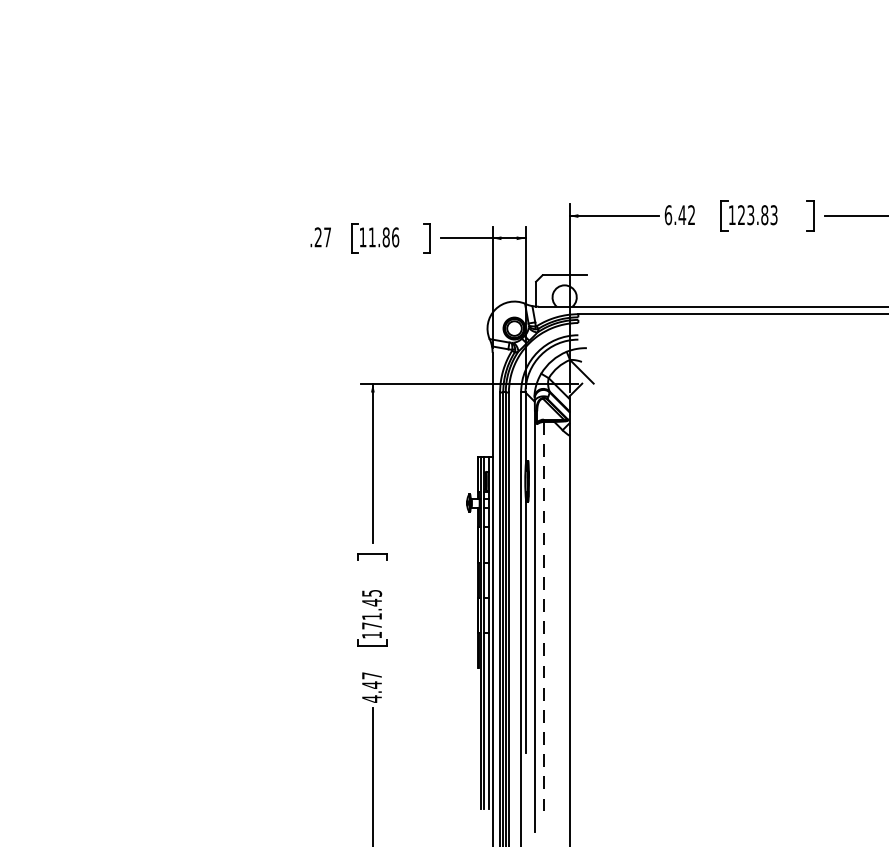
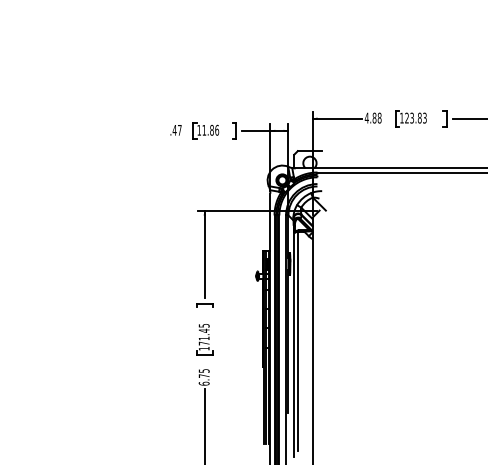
text: (678, 214) -> (372, 117), 6.42 -> 4.88
text: (317, 235) -> (174, 129), .27 -> .47
line: (543, 622) -> (298, 341), dashed -> solid
text: (370, 687) -> (203, 377), 4.47 -> 6.75

